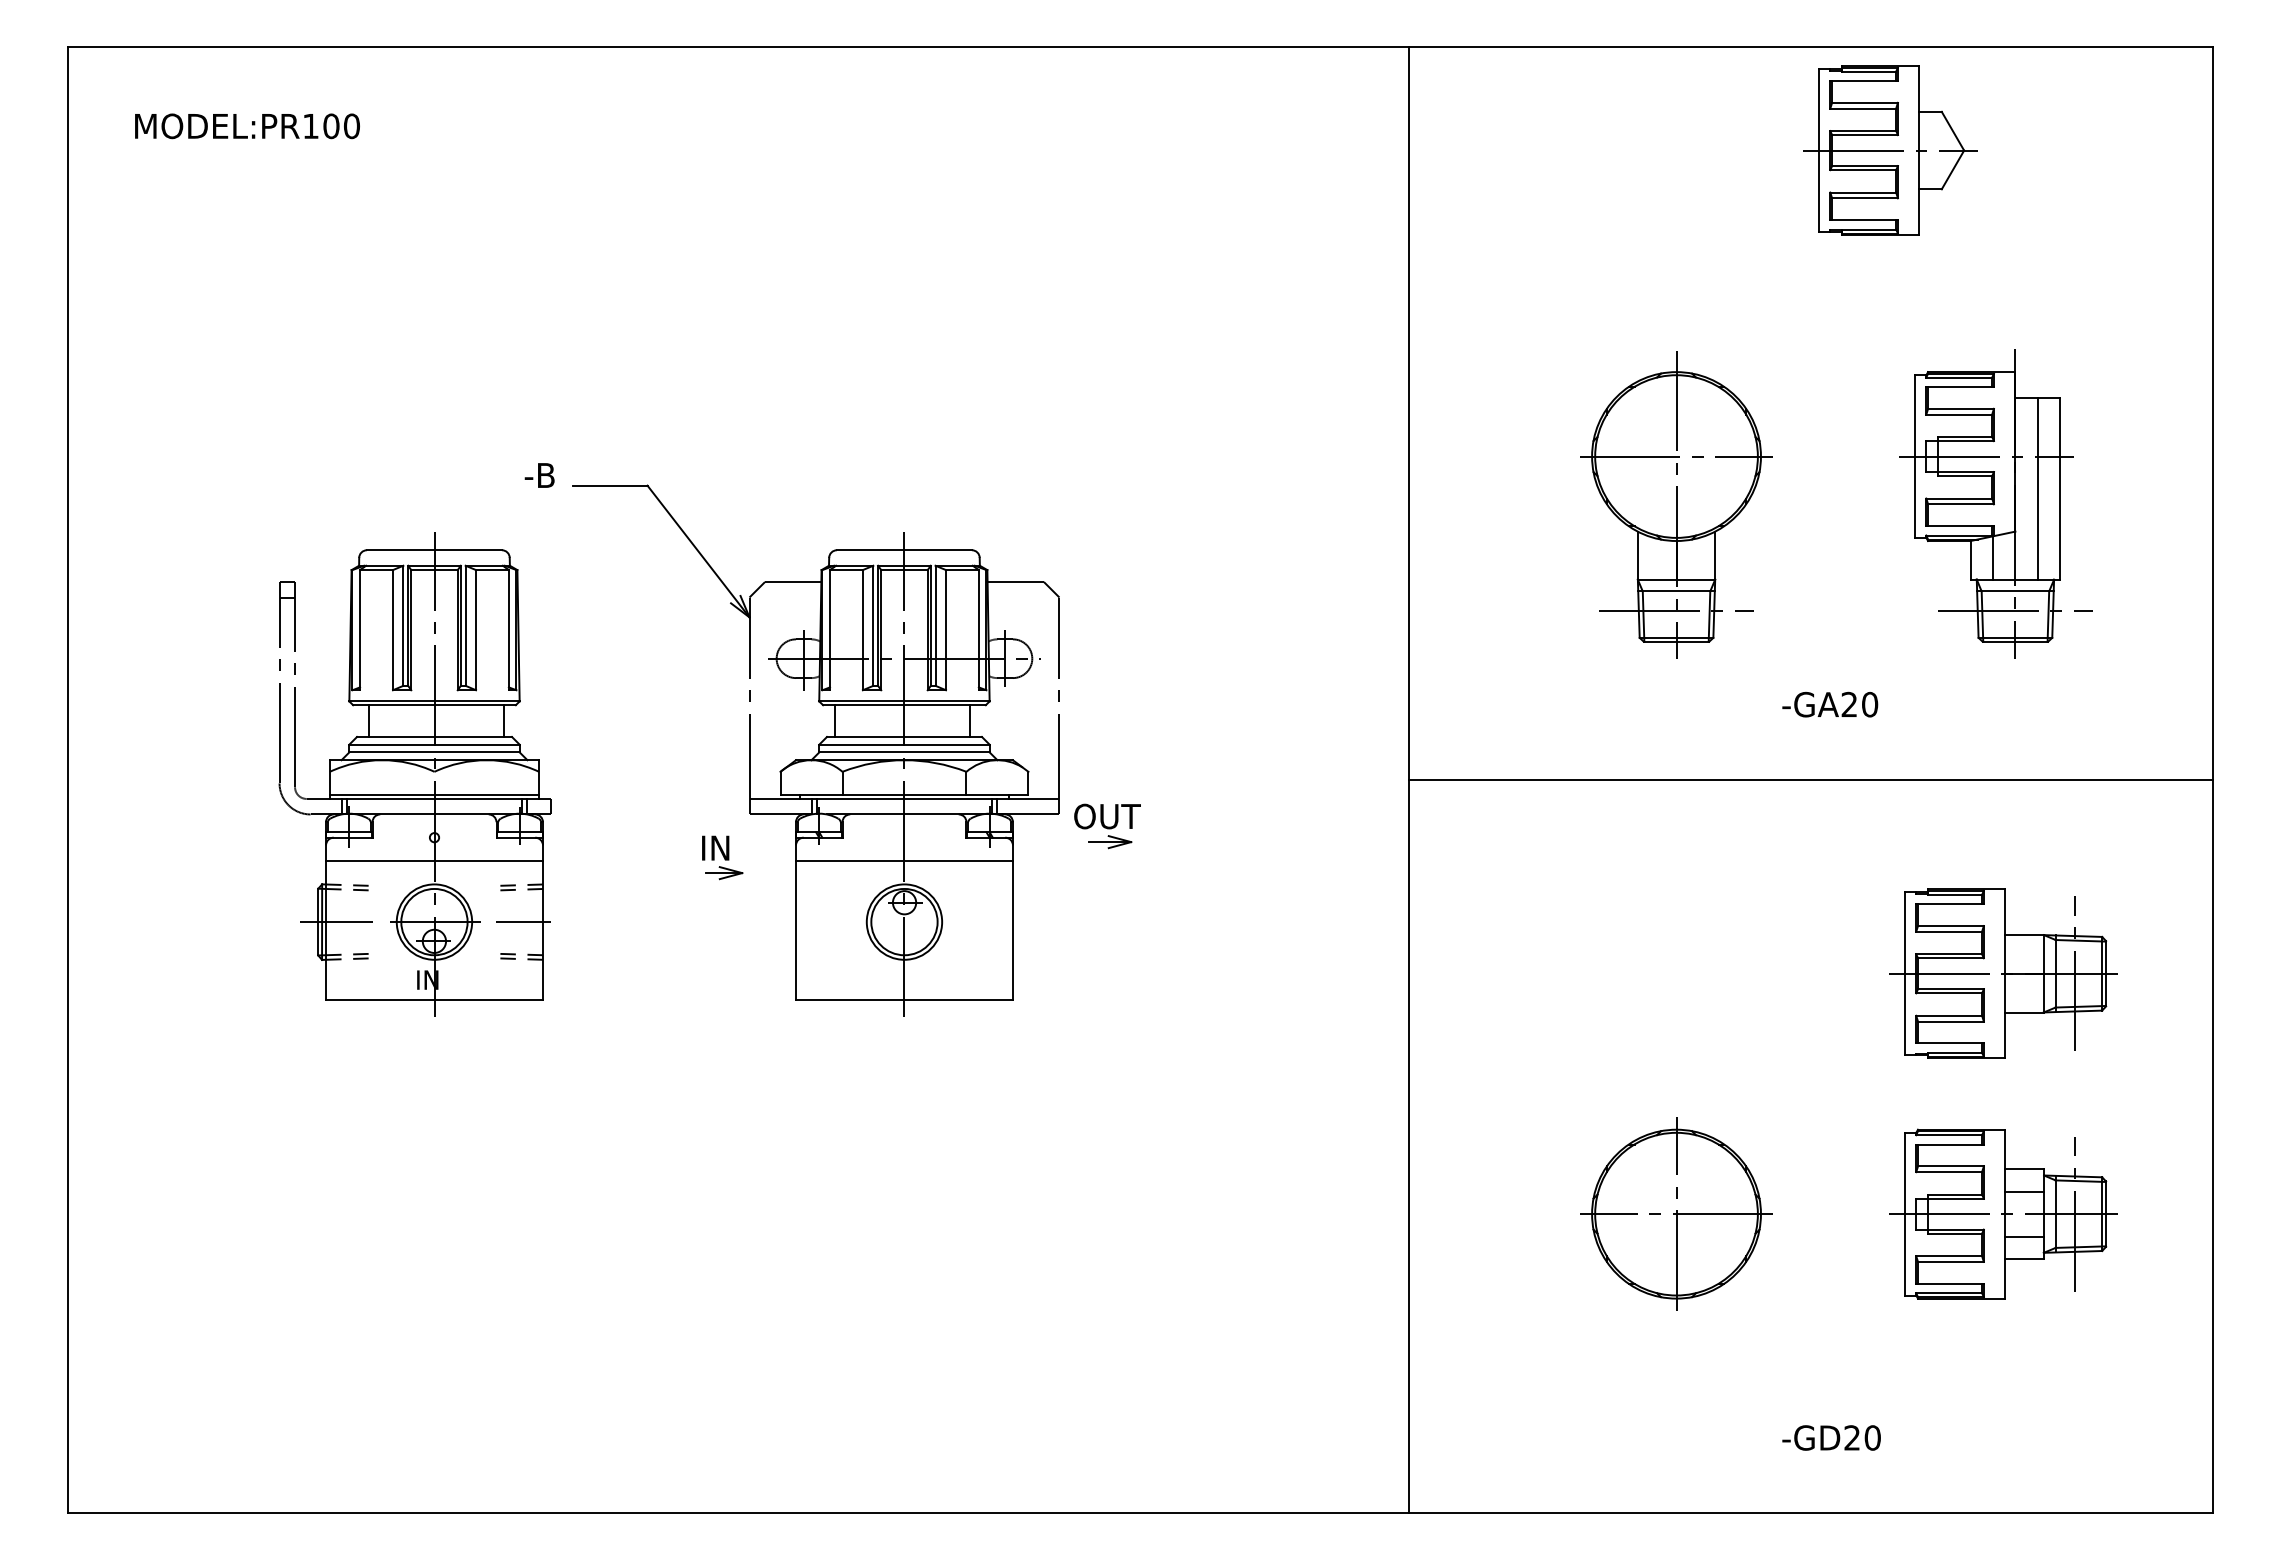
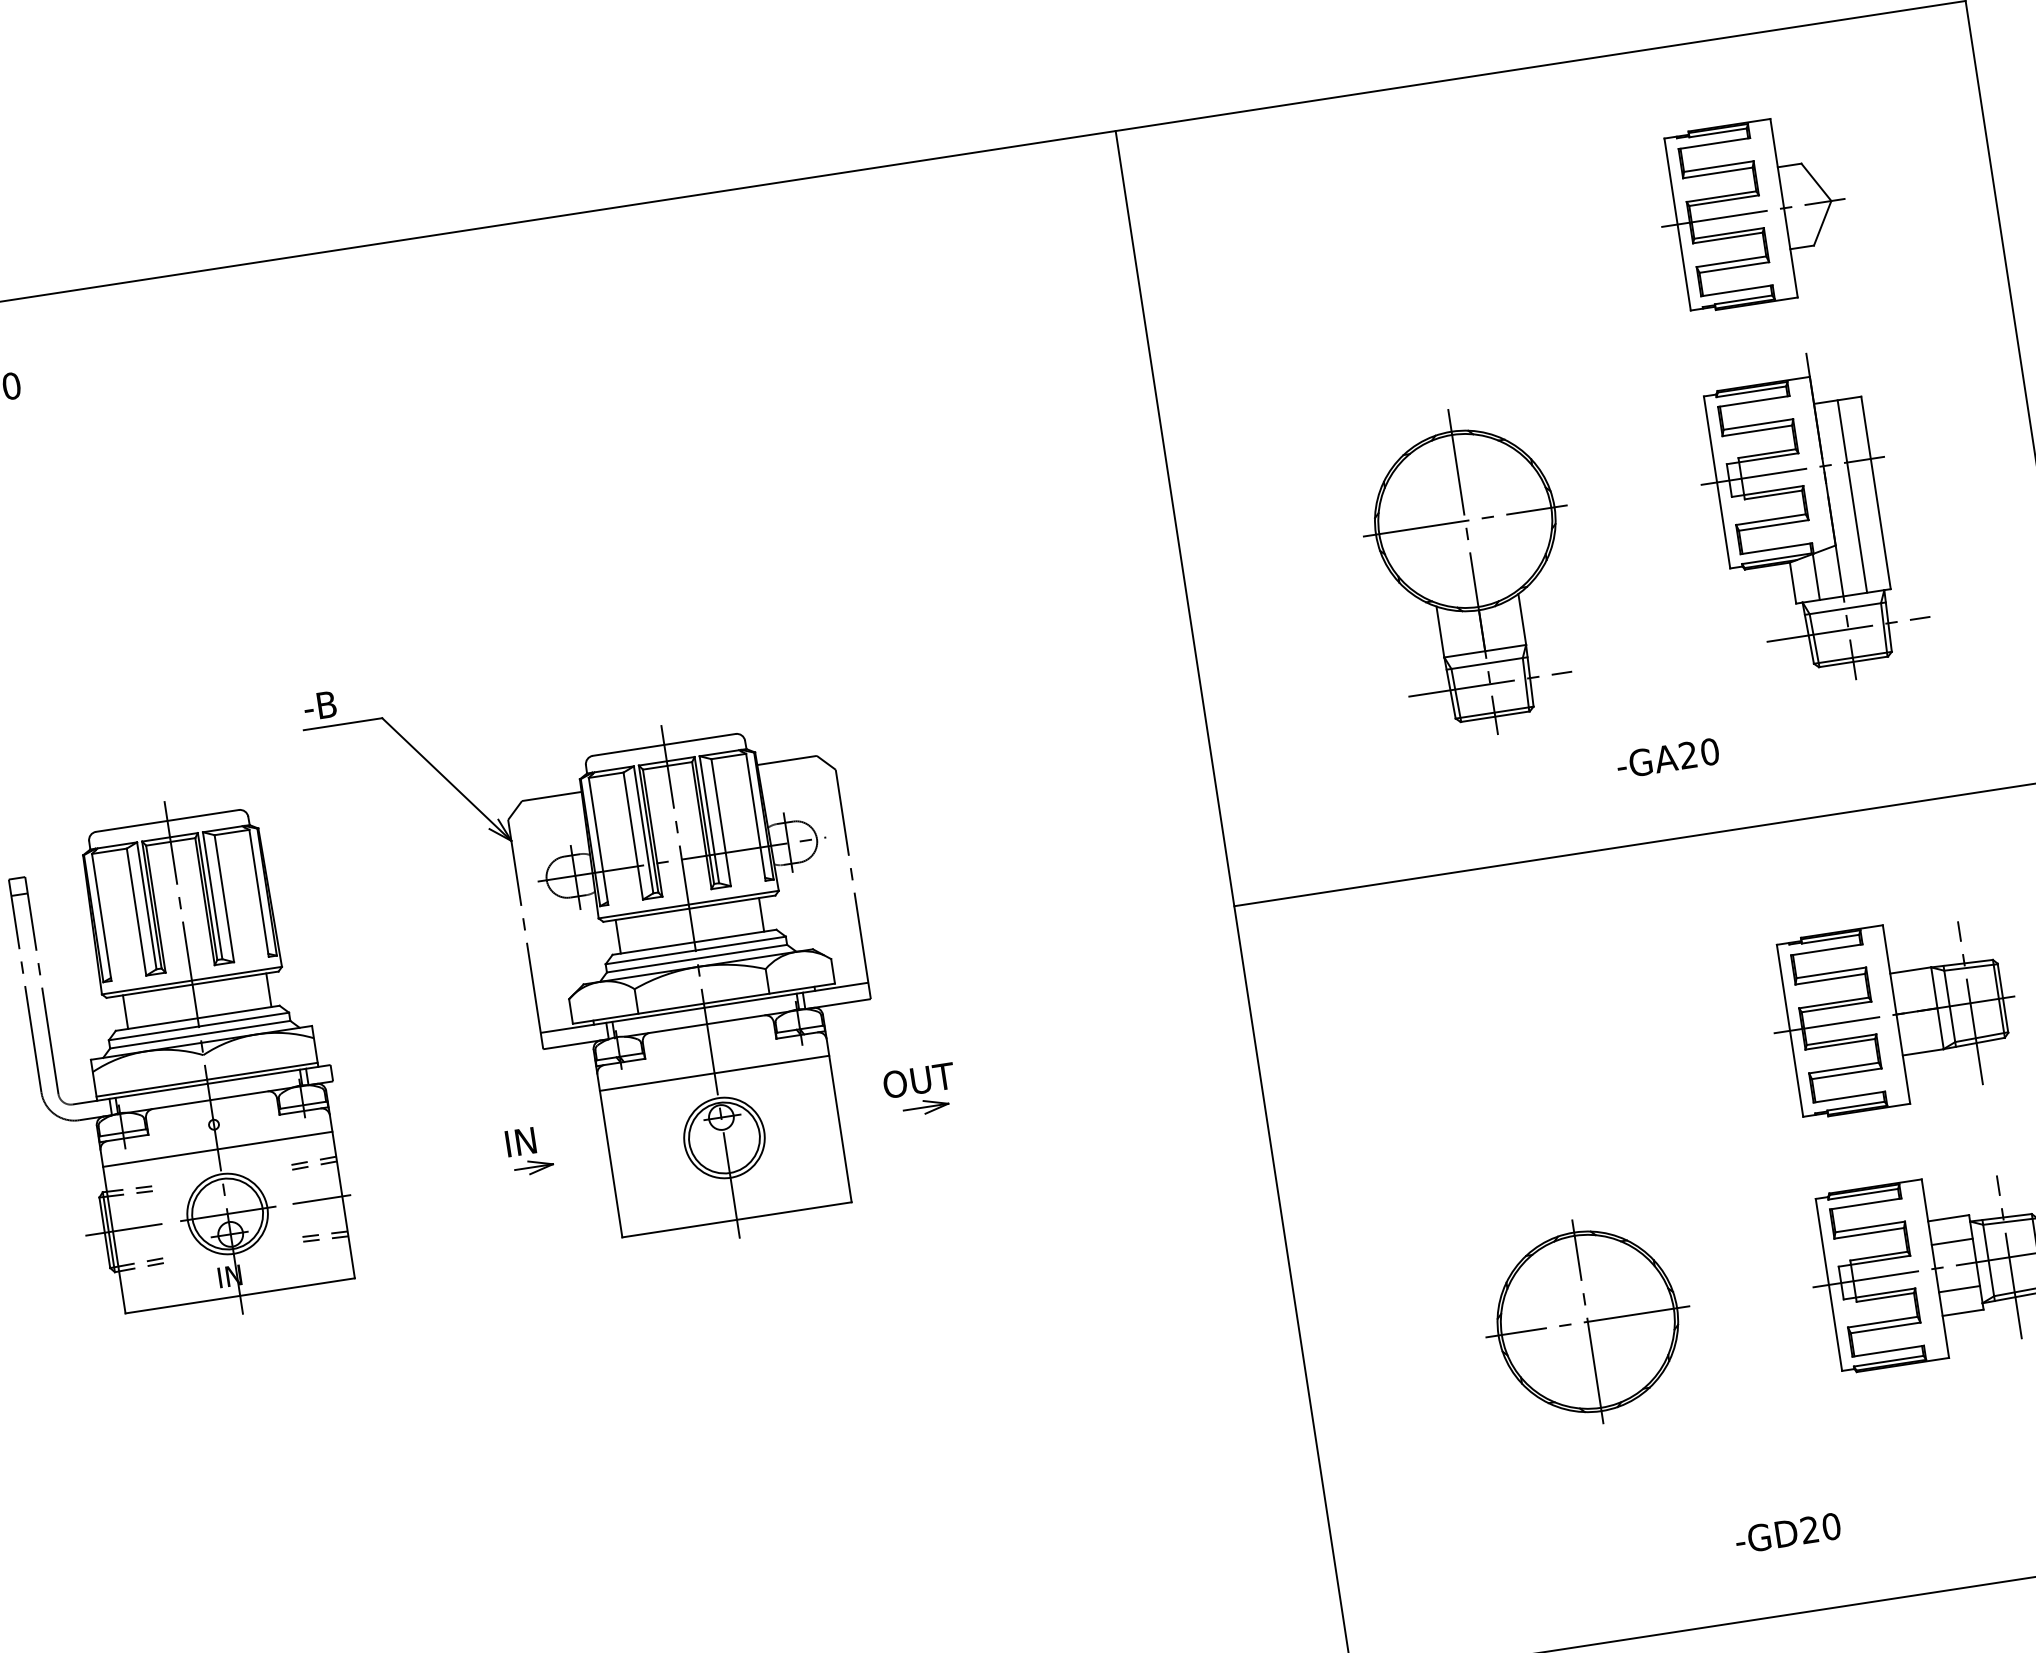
part: (1890, 150) -> (1753, 212), moved
text: (539, 475) -> (319, 705), moved
part: (1107, 826) -> (920, 1091), moved
part: (722, 857) -> (529, 1150), moved

